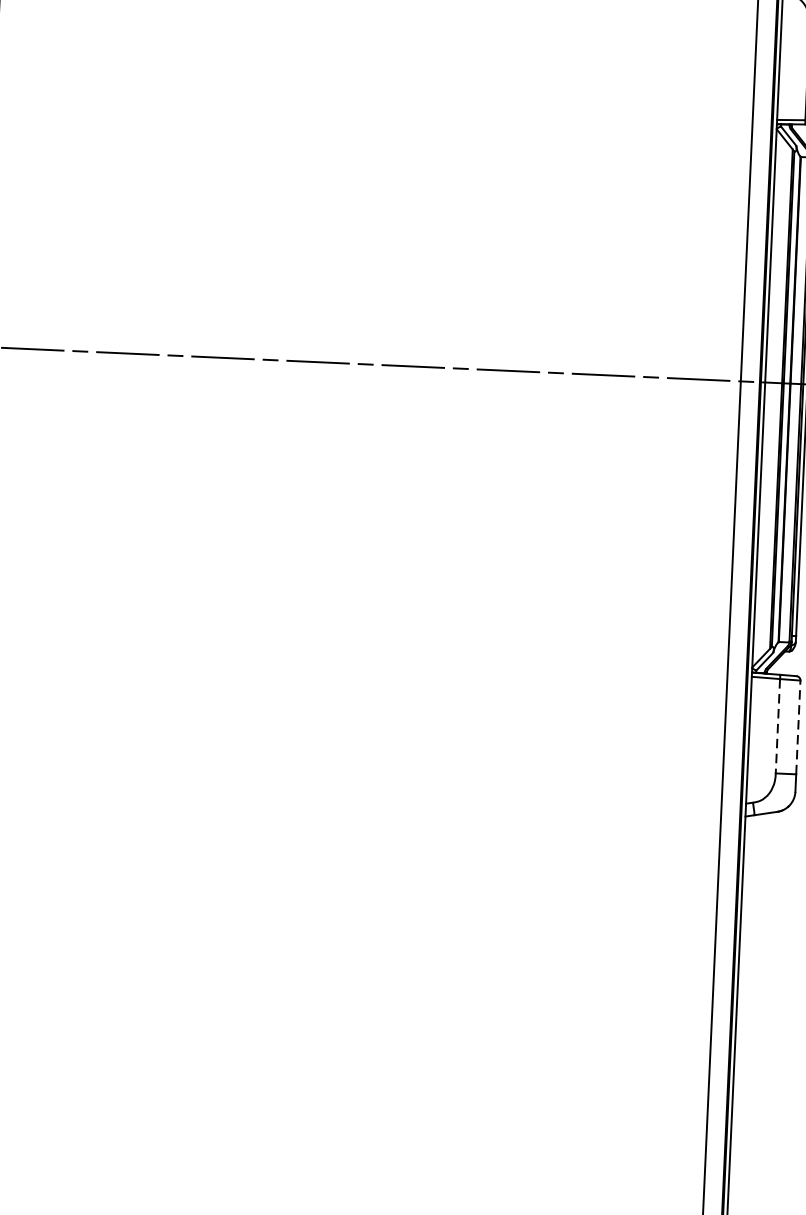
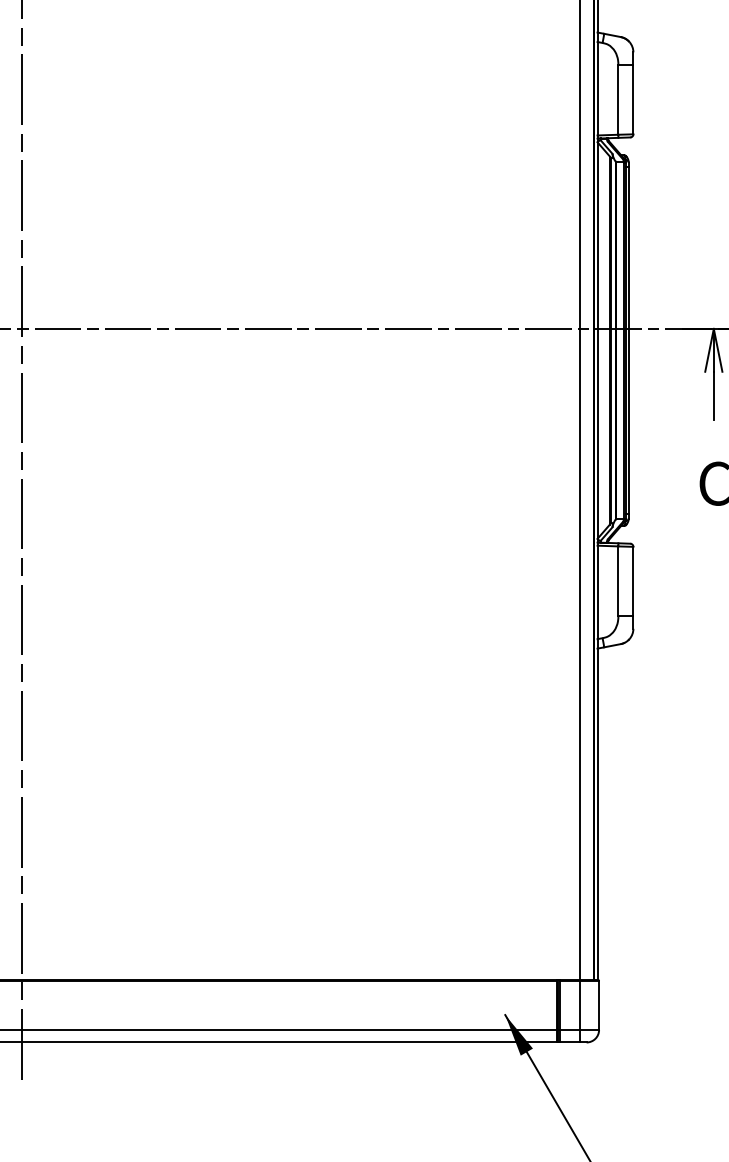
line: (778, 726) -> (618, 581), dashed -> solid
line: (798, 727) -> (633, 581), dashed -> solid

